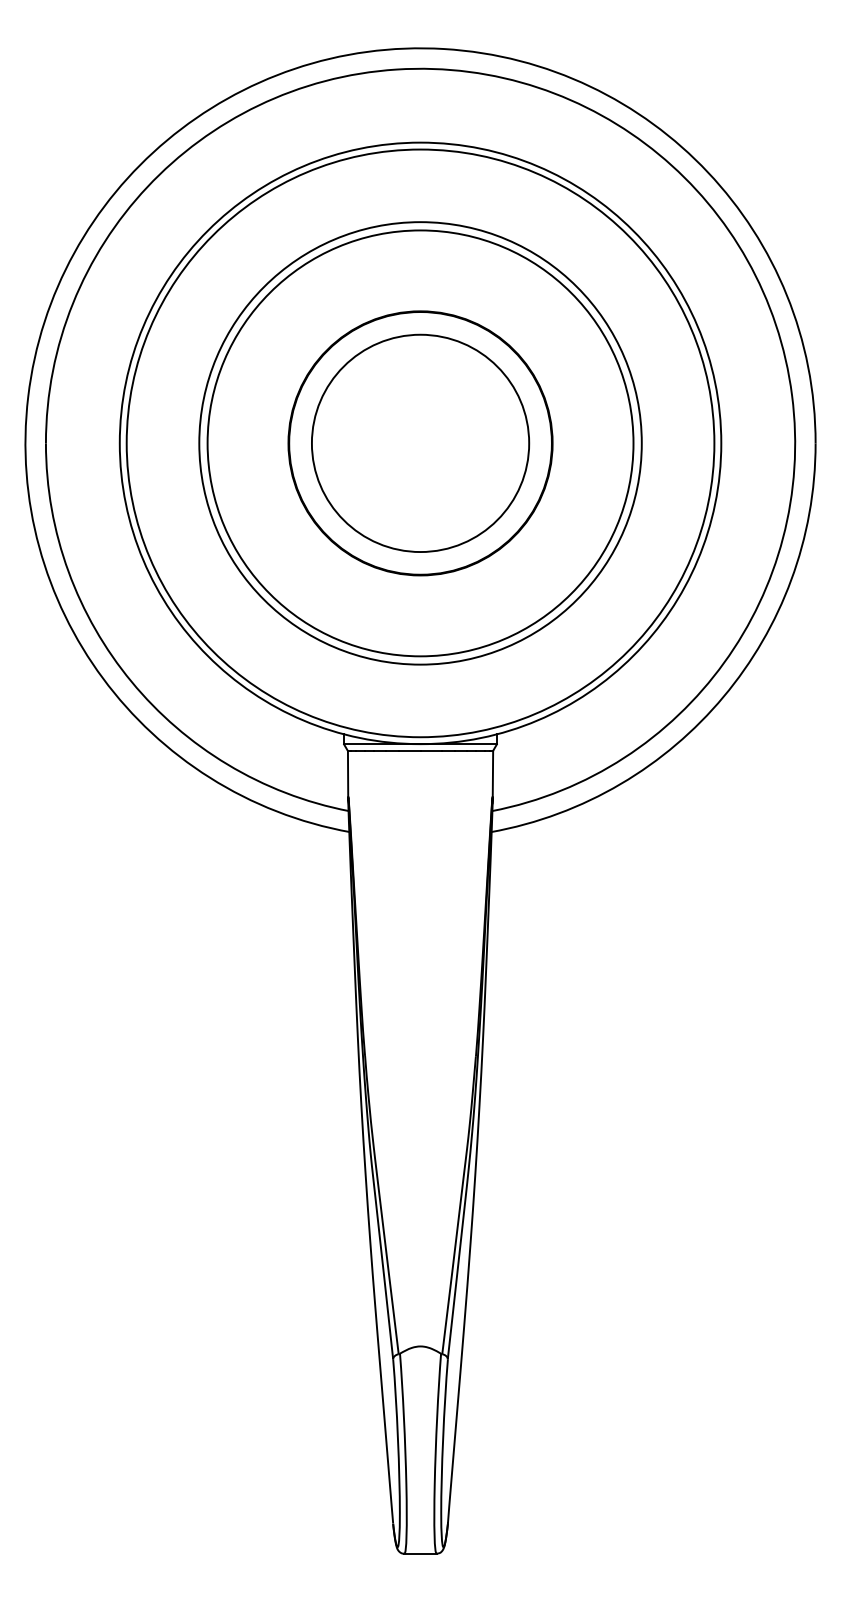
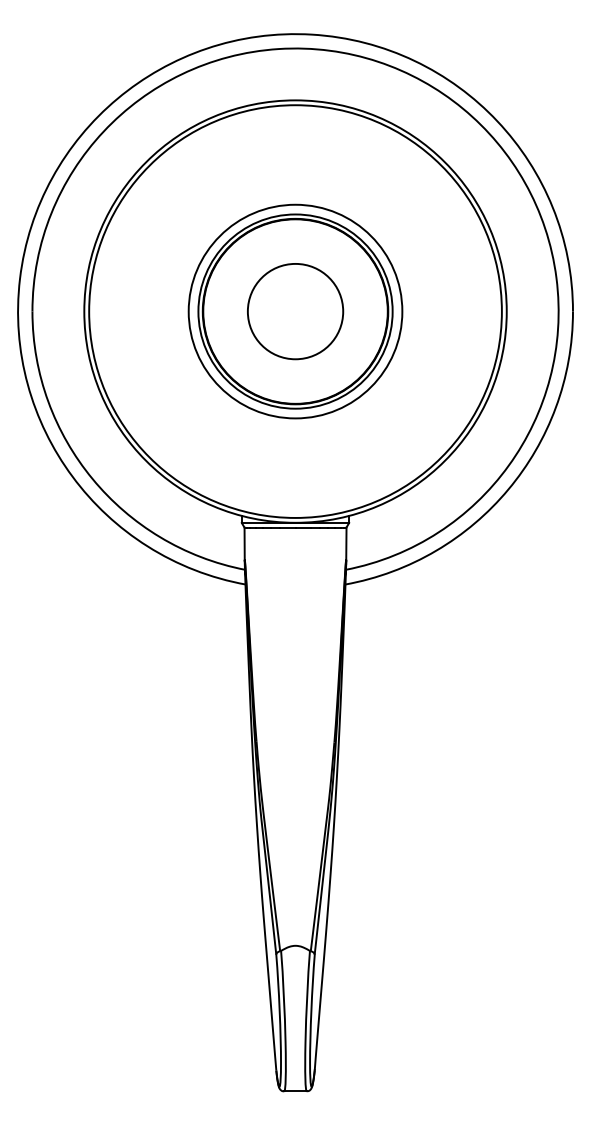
circle: (420, 443) -> (295, 311), size x0.62
circle: (420, 443) -> (295, 311), size x0.62
circle: (420, 443) -> (295, 311), size x0.71

